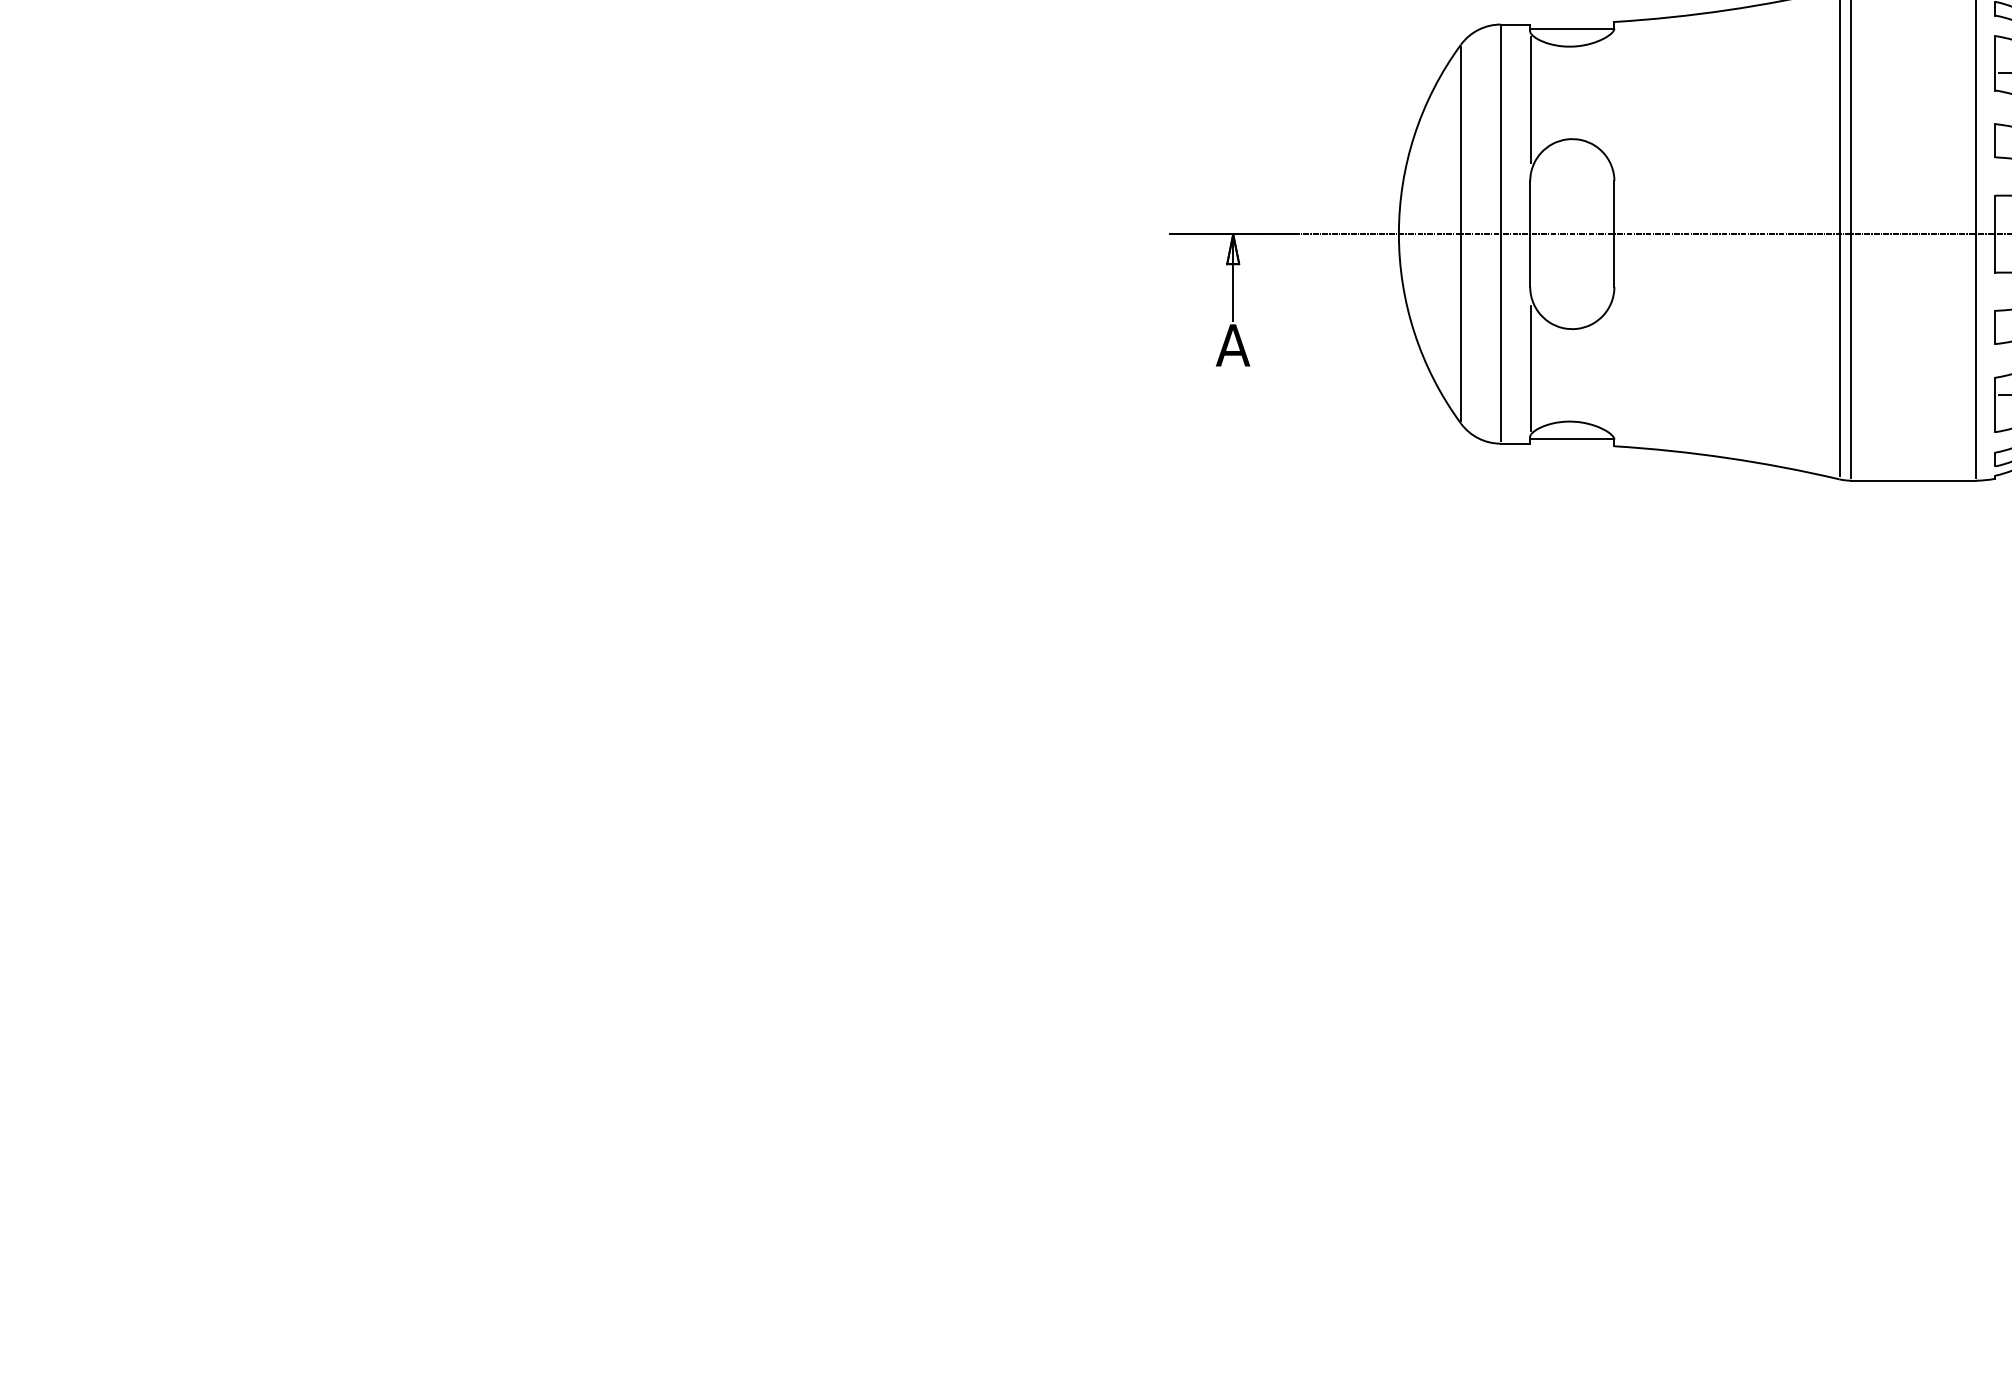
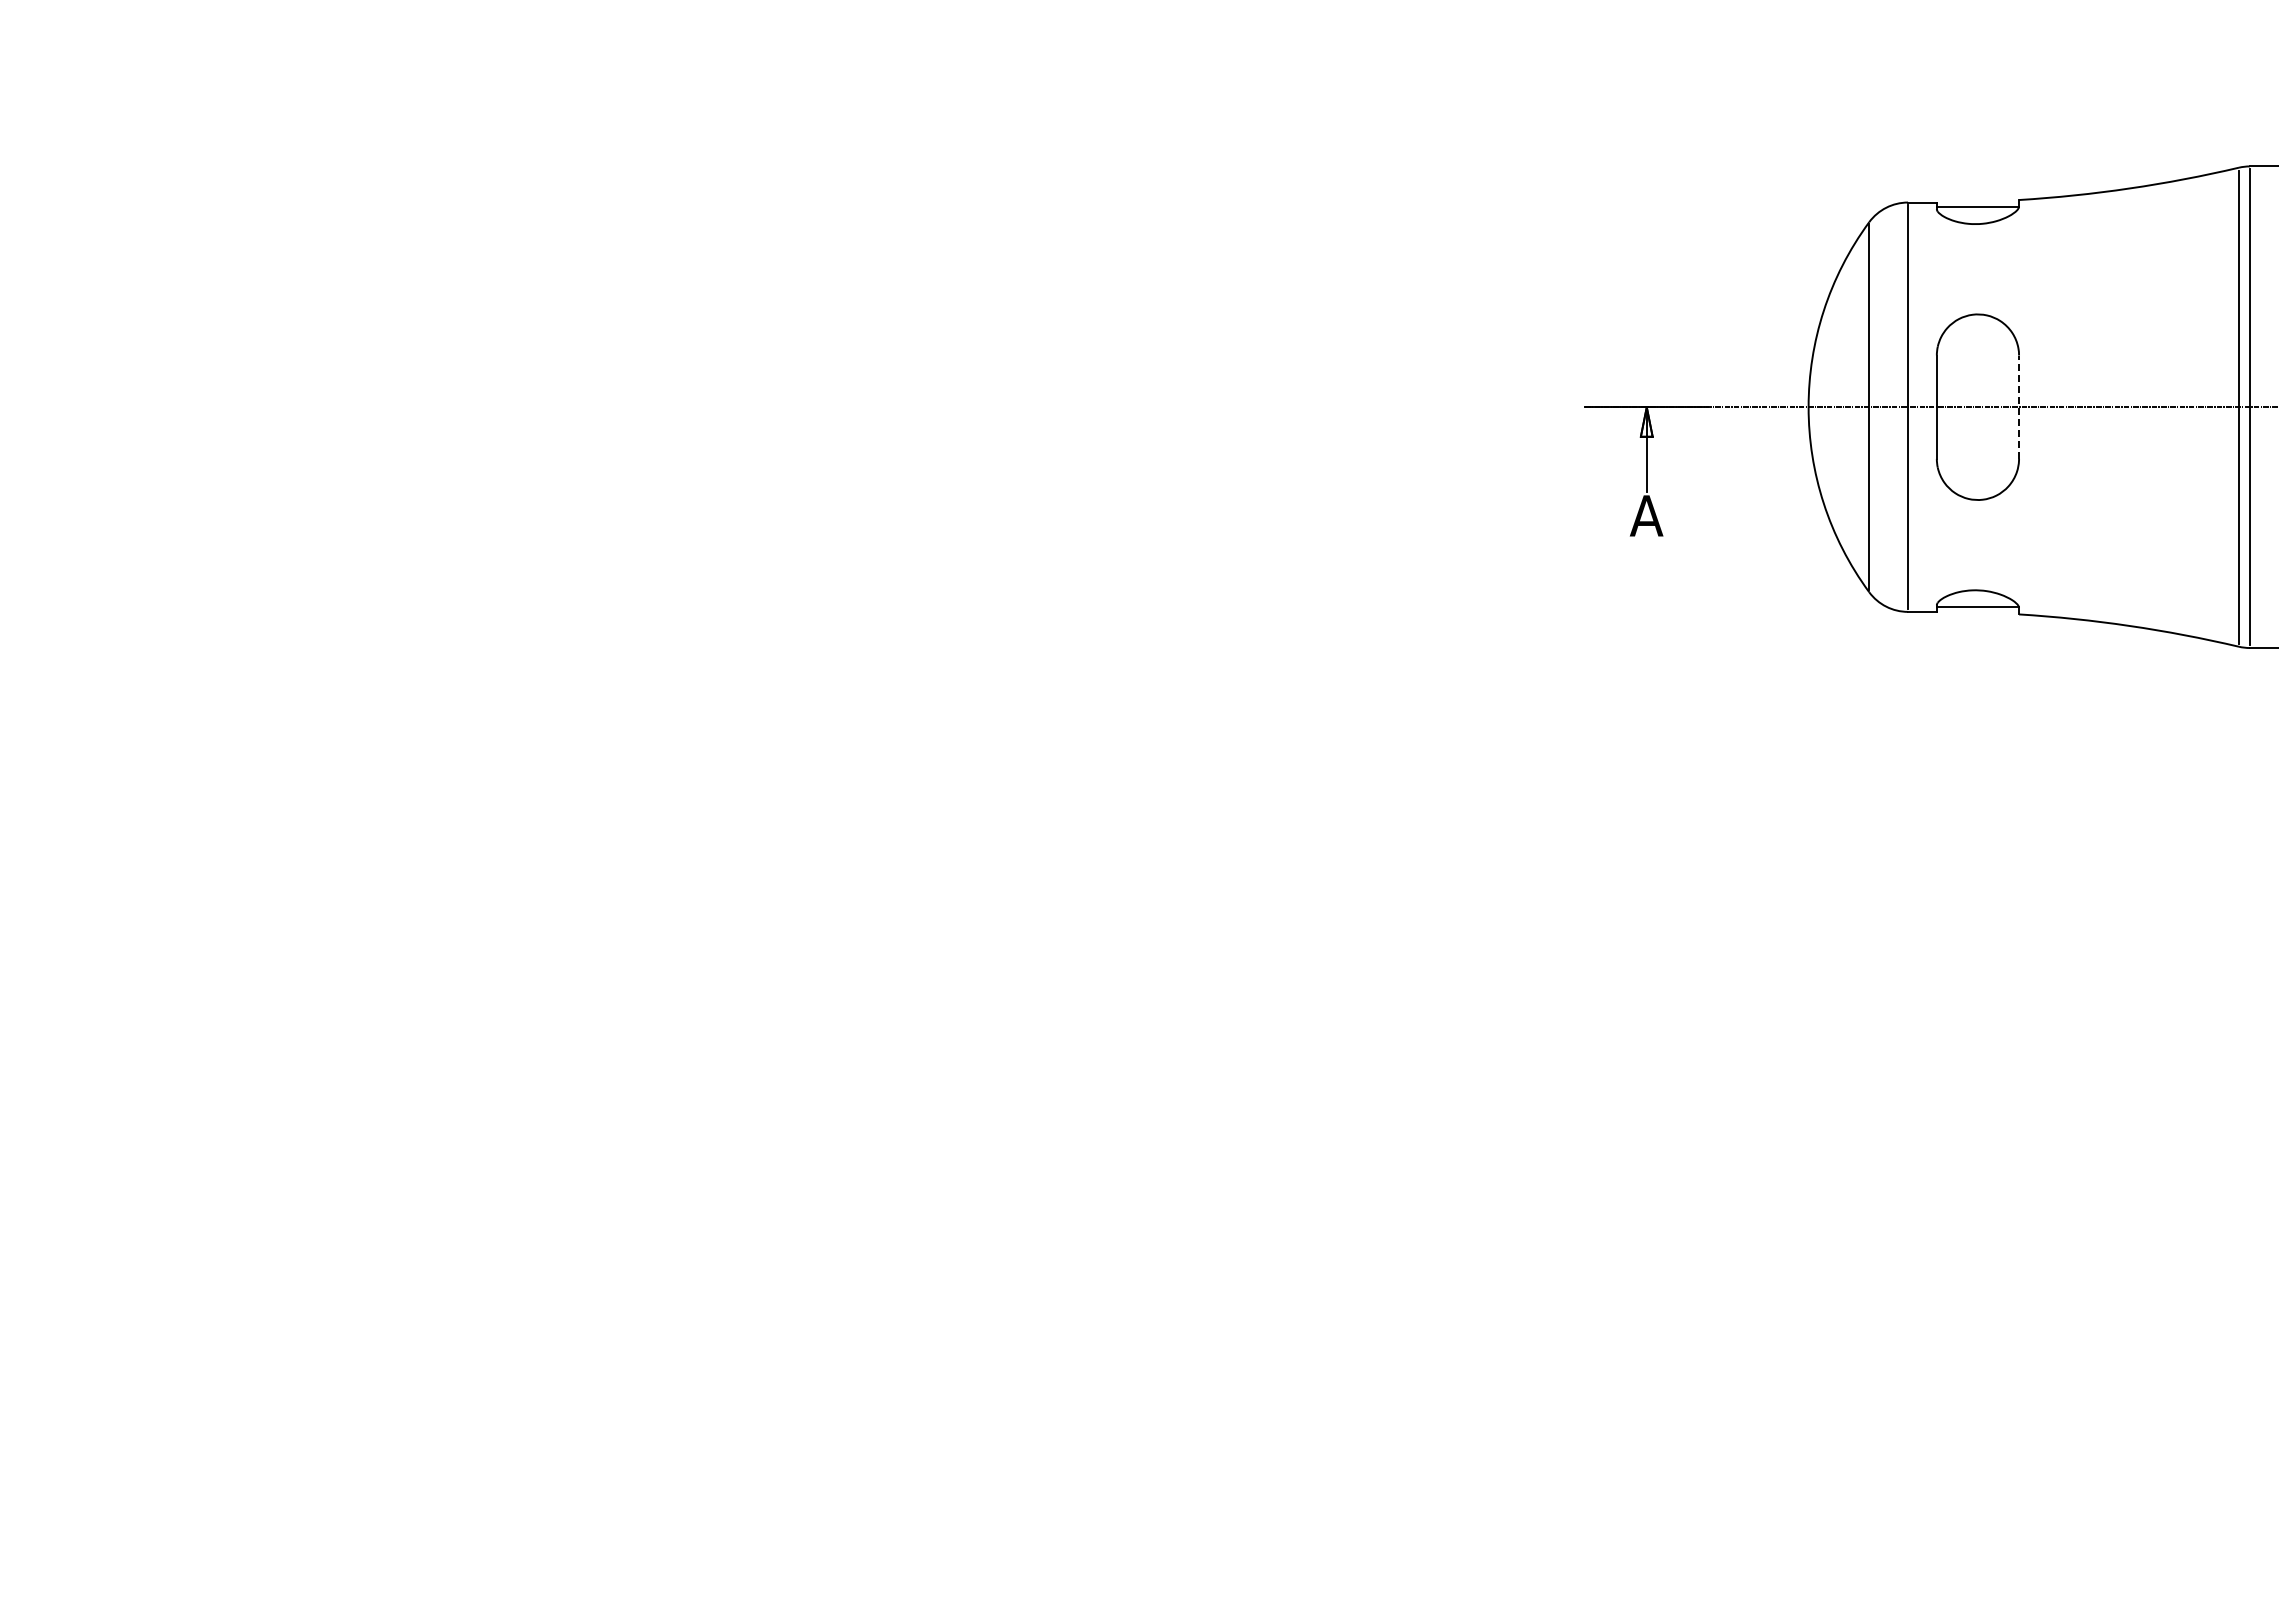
line: (1530, 99) -> (1937, 275), removed
line: (1614, 234) -> (2019, 407), solid -> dashed
line: (1530, 368) -> (1937, 538), removed

